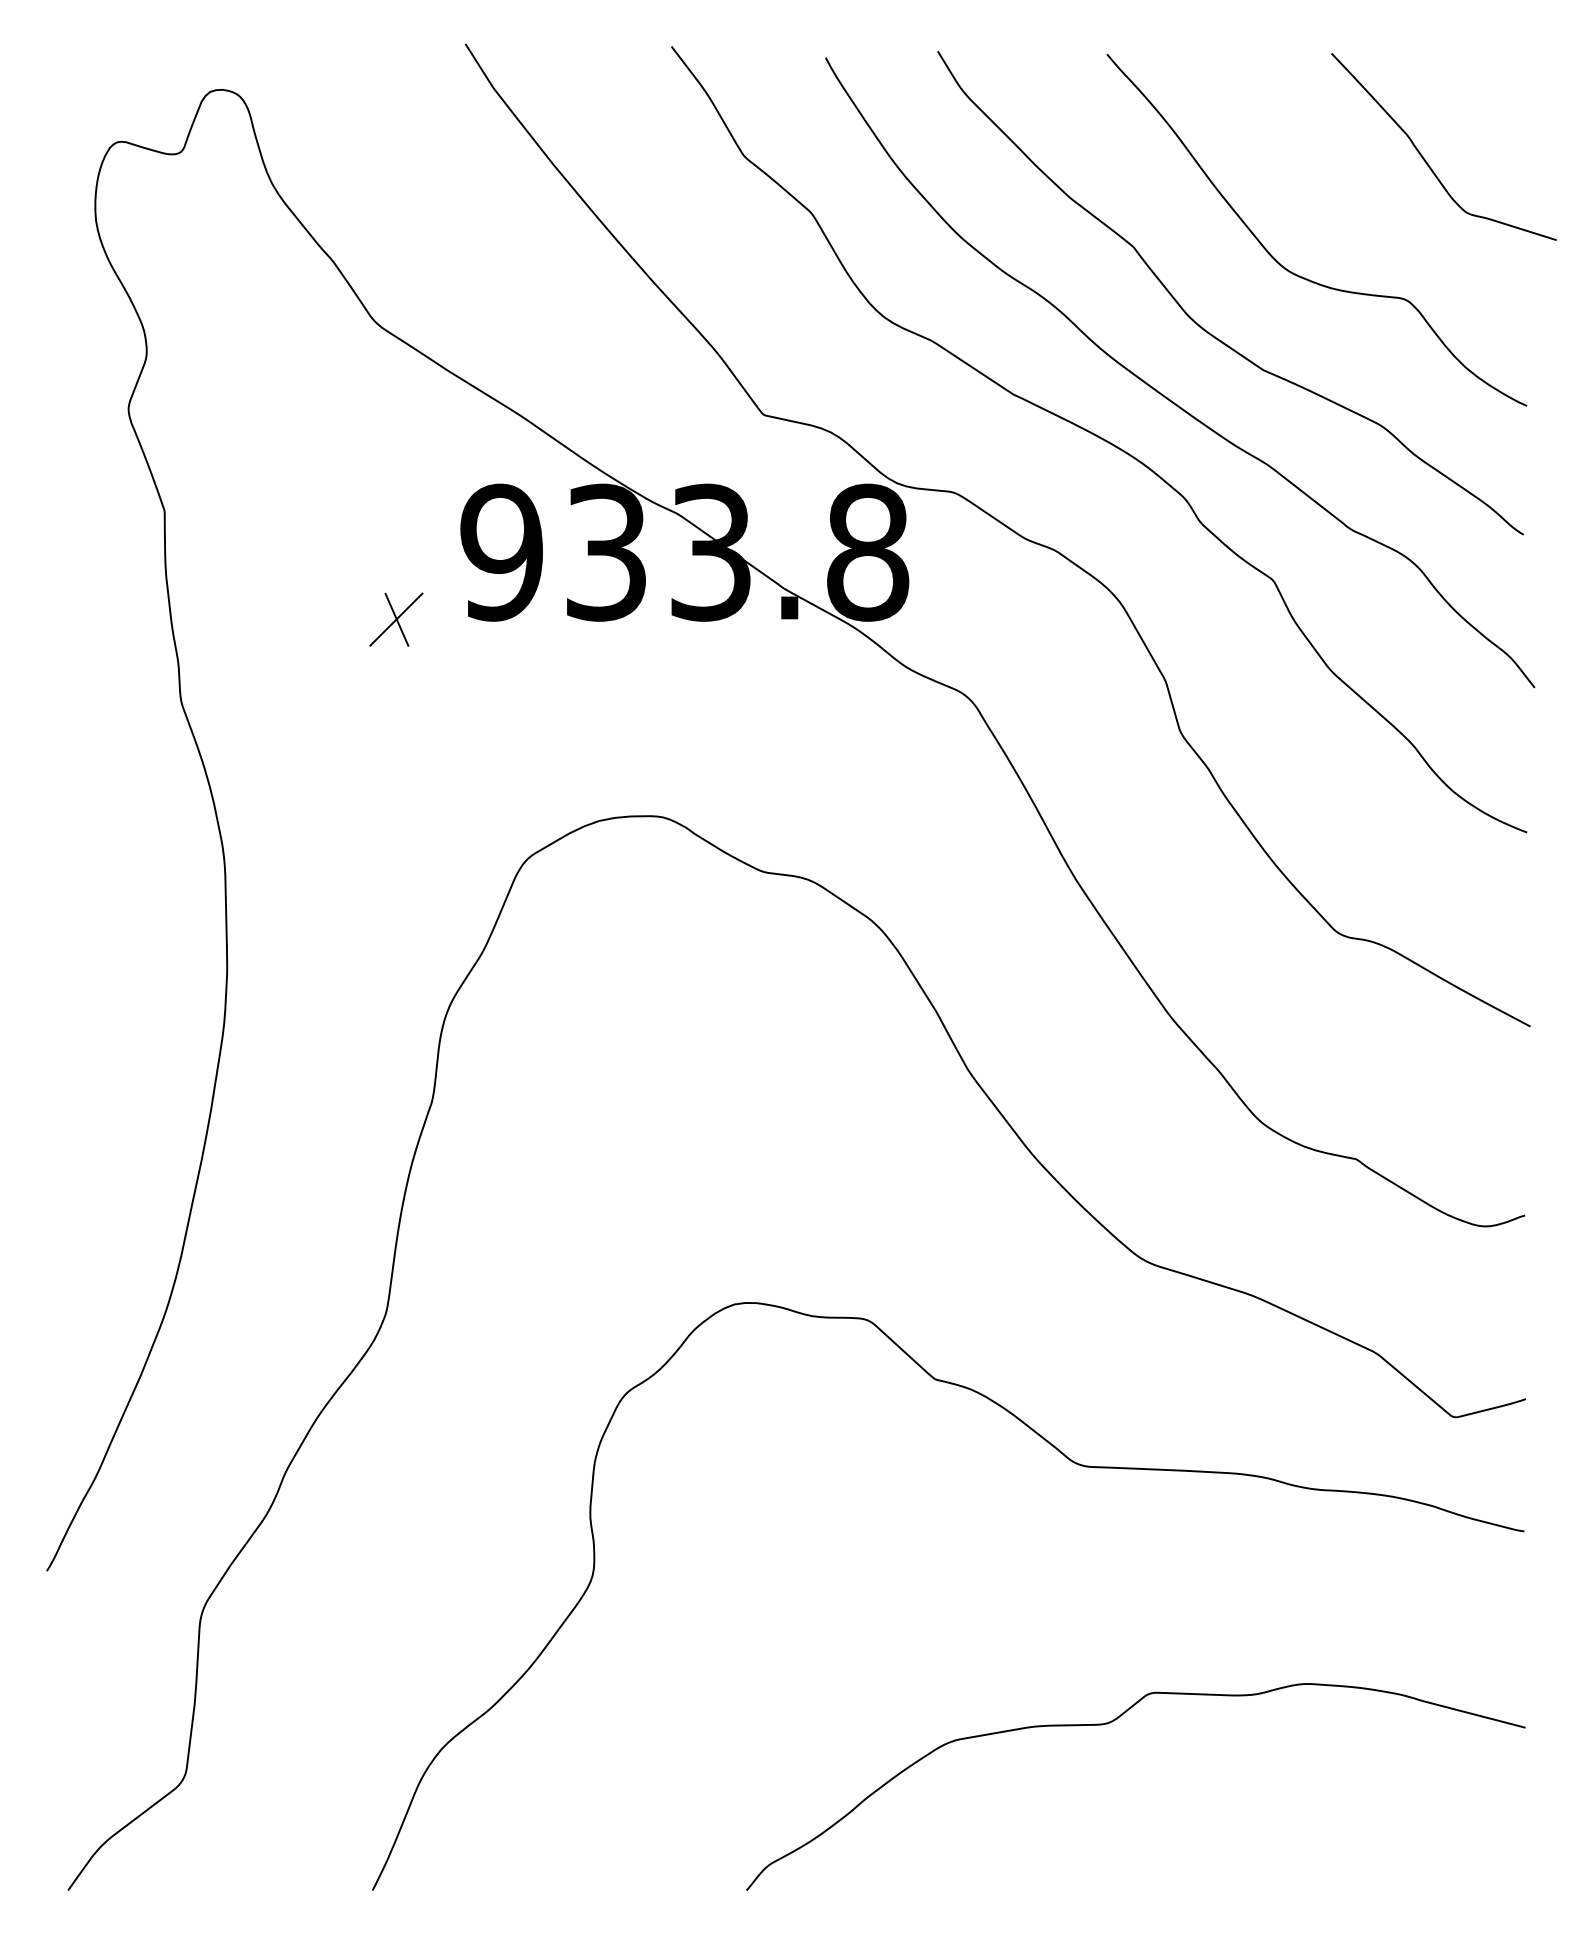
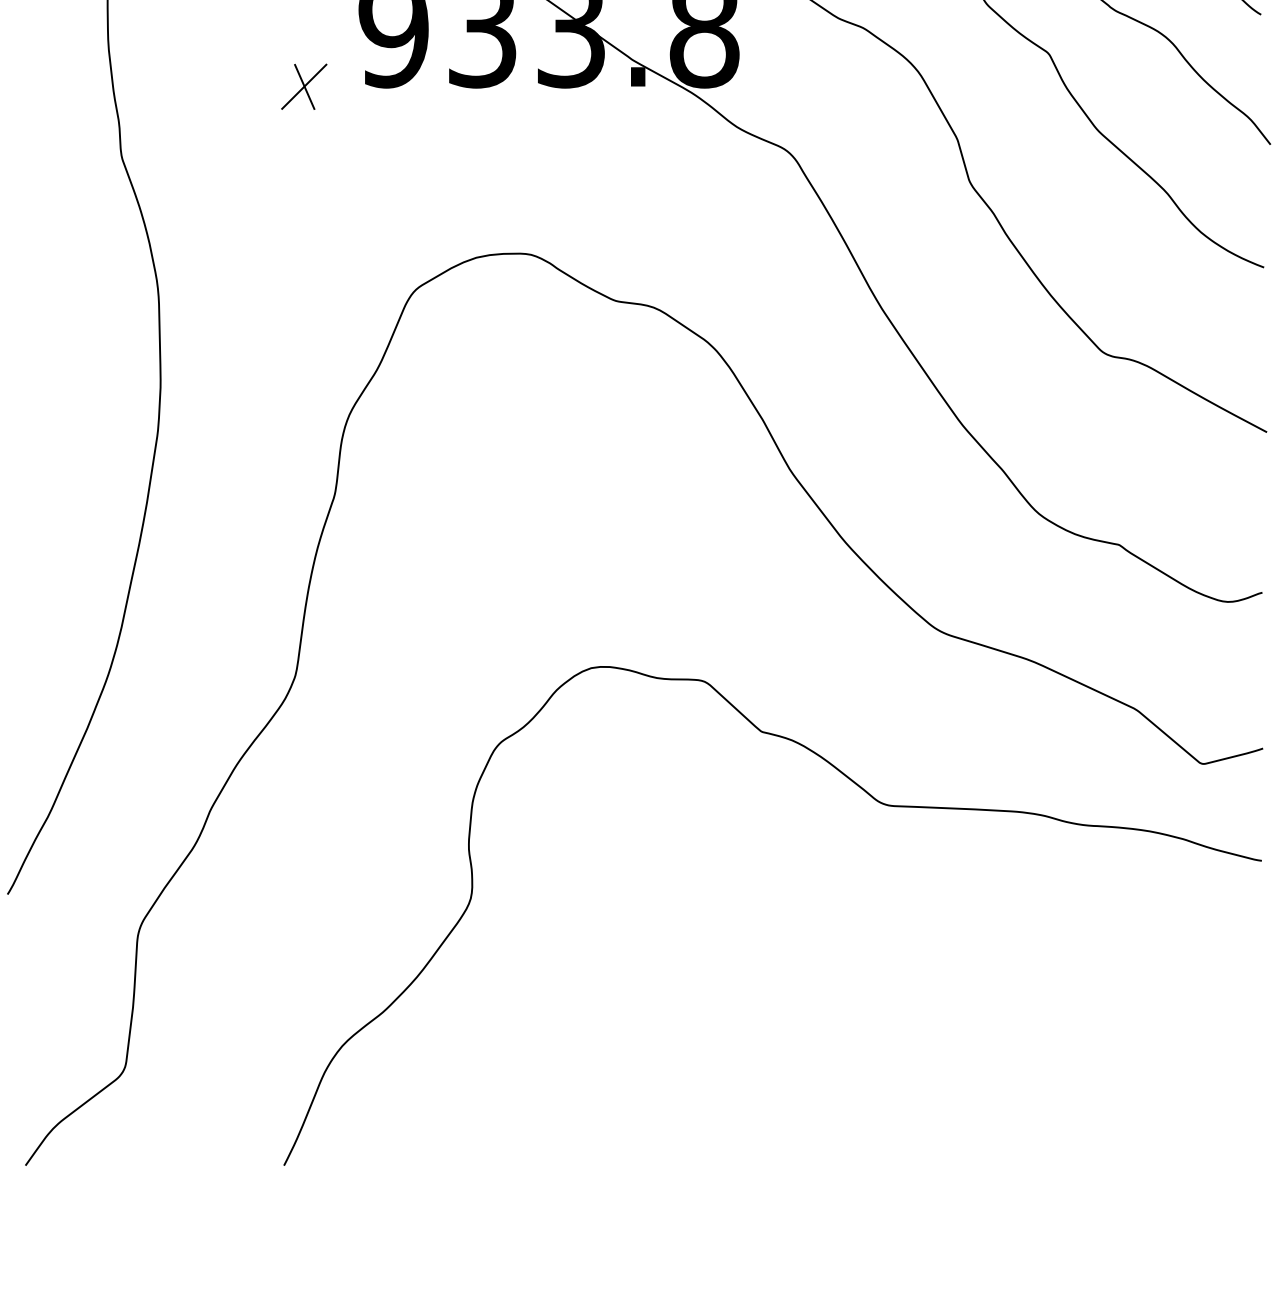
curve: (1110, 1723) -> (910, 1023), removed

